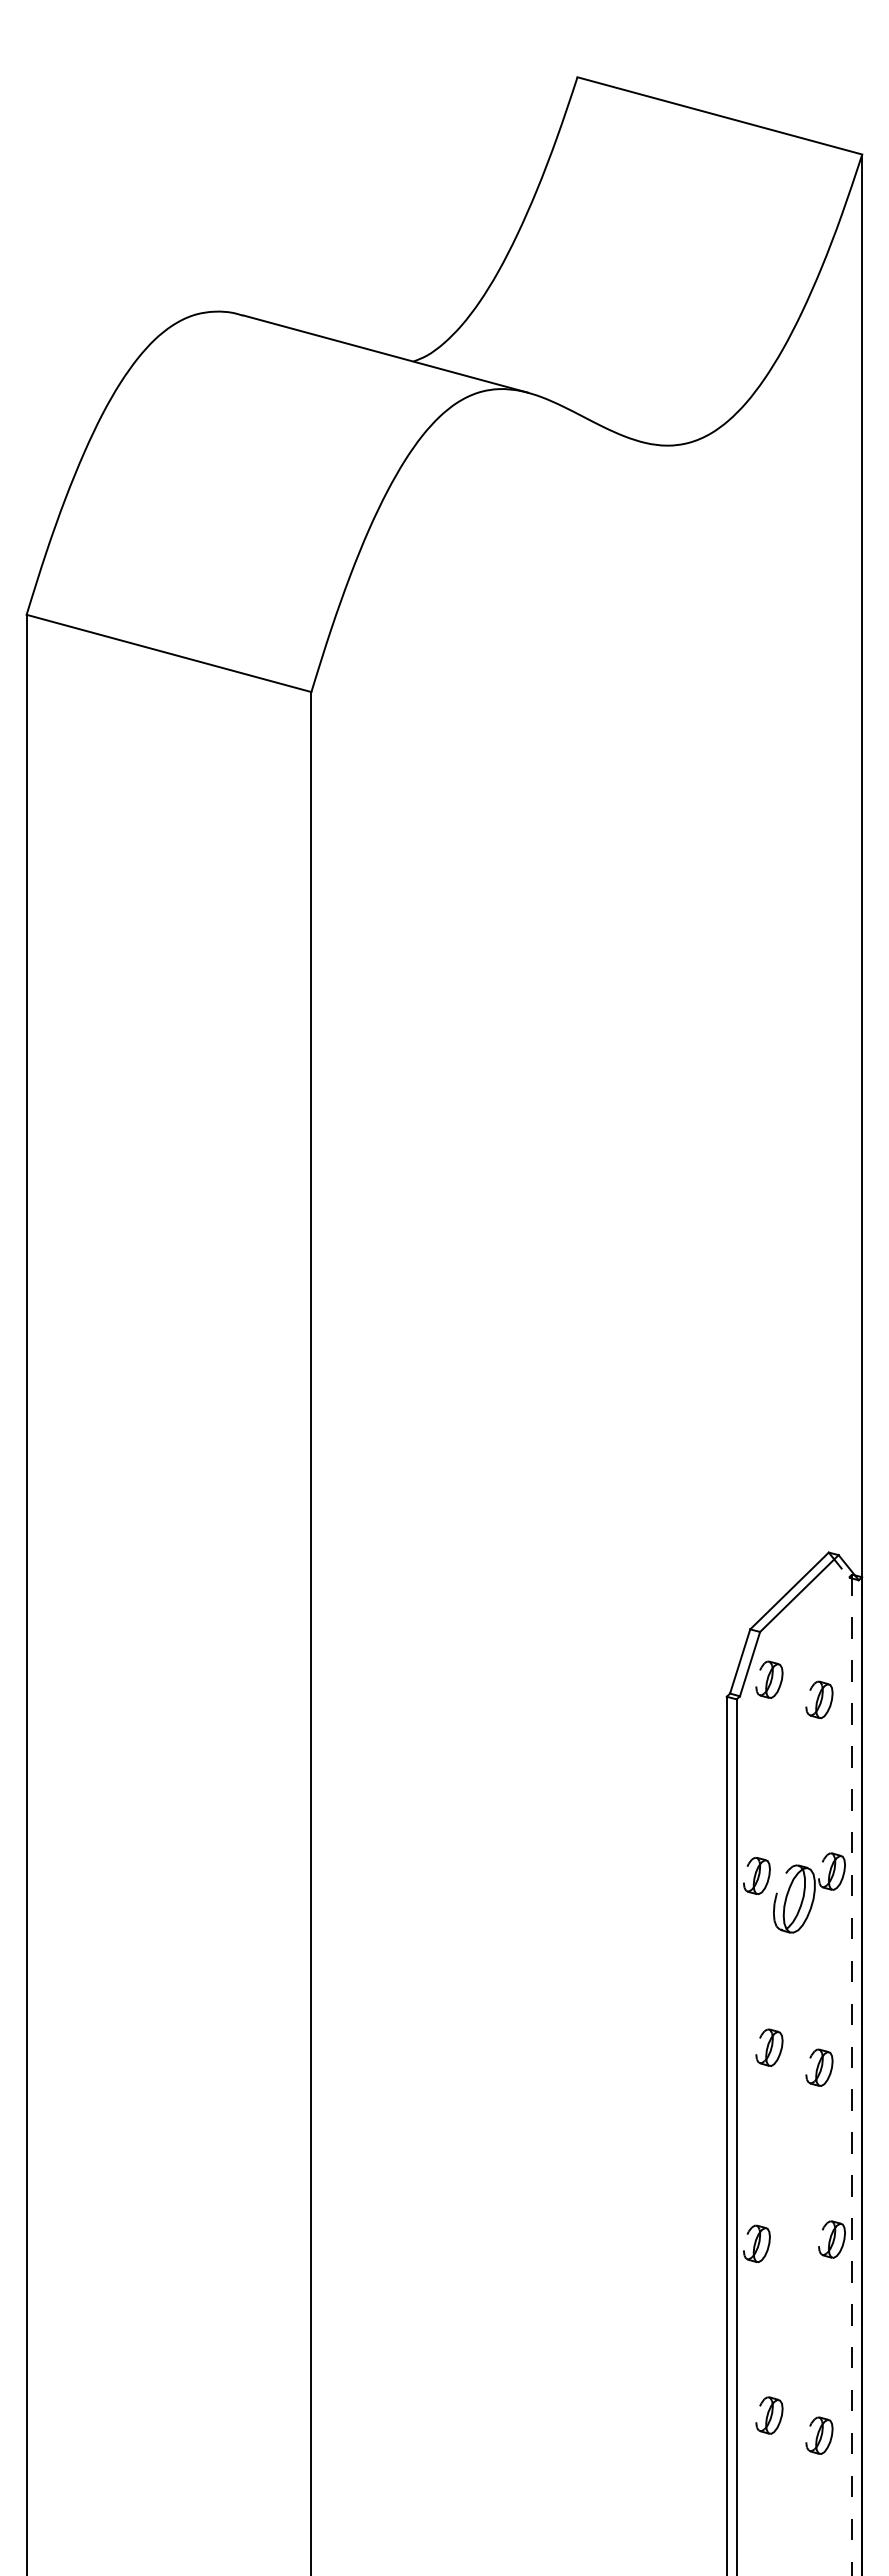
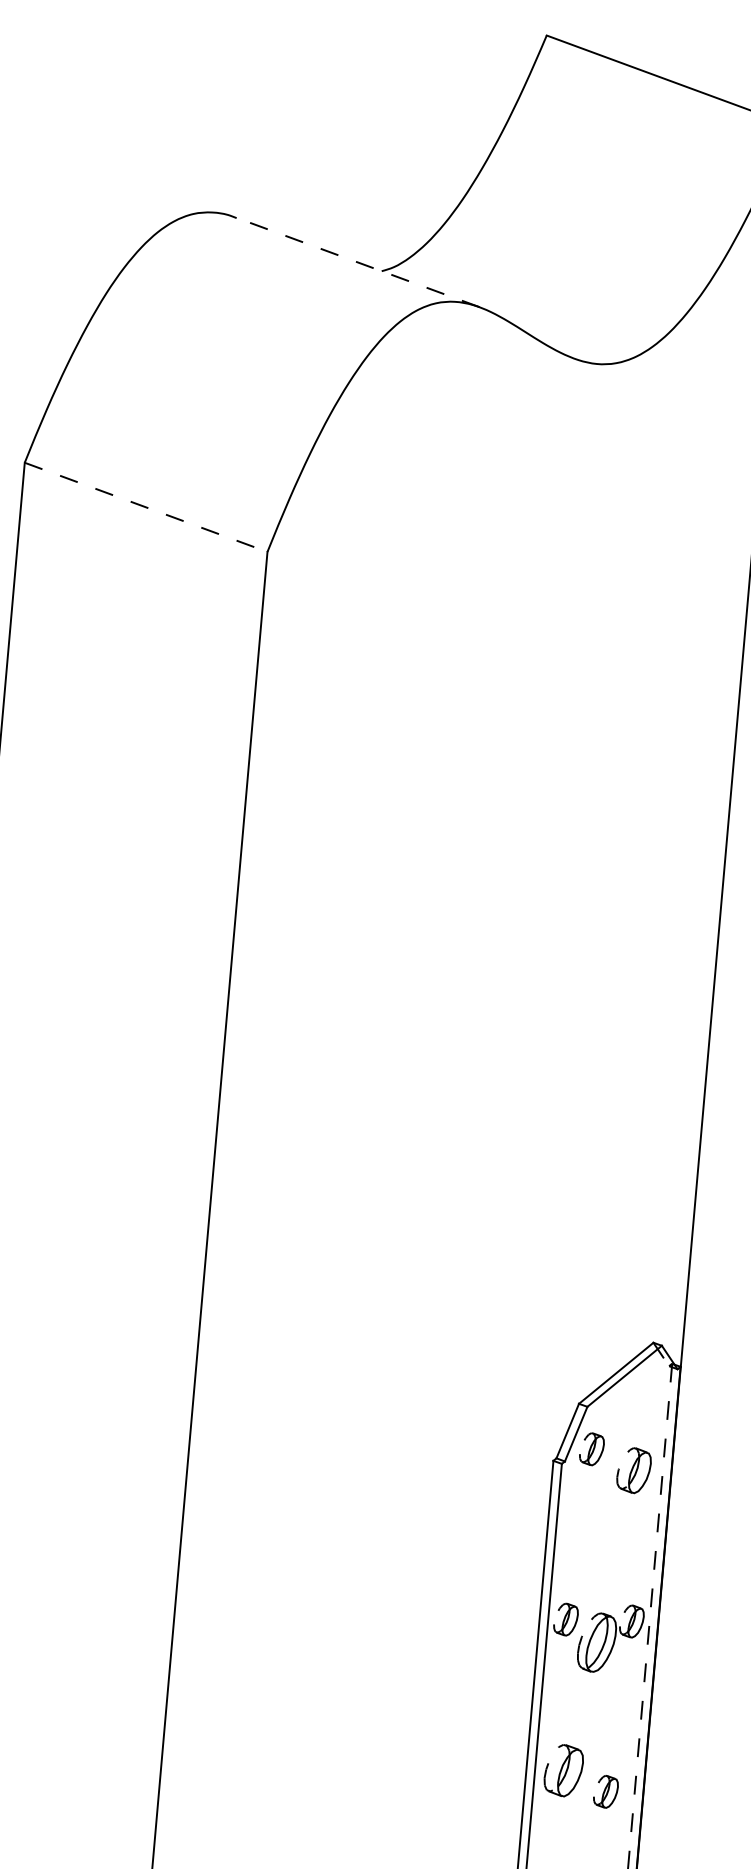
line: (385, 354) -> (357, 262), solid -> dashed
line: (169, 653) -> (146, 507), solid -> dashed
part: (819, 1699) -> (634, 1470), size x1.4
part: (769, 2047) -> (563, 1770), size x1.6

